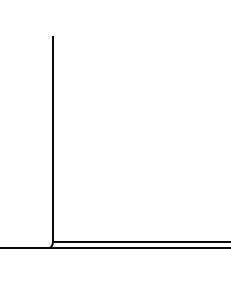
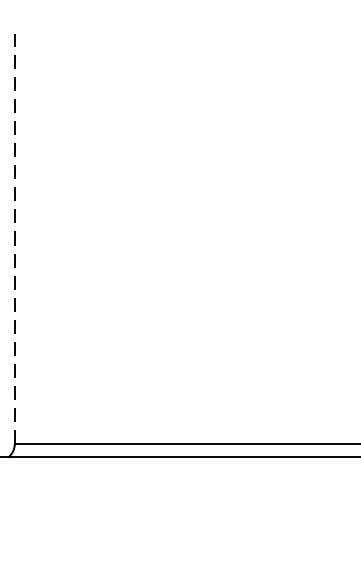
line: (53, 138) -> (15, 237), solid -> dashed

